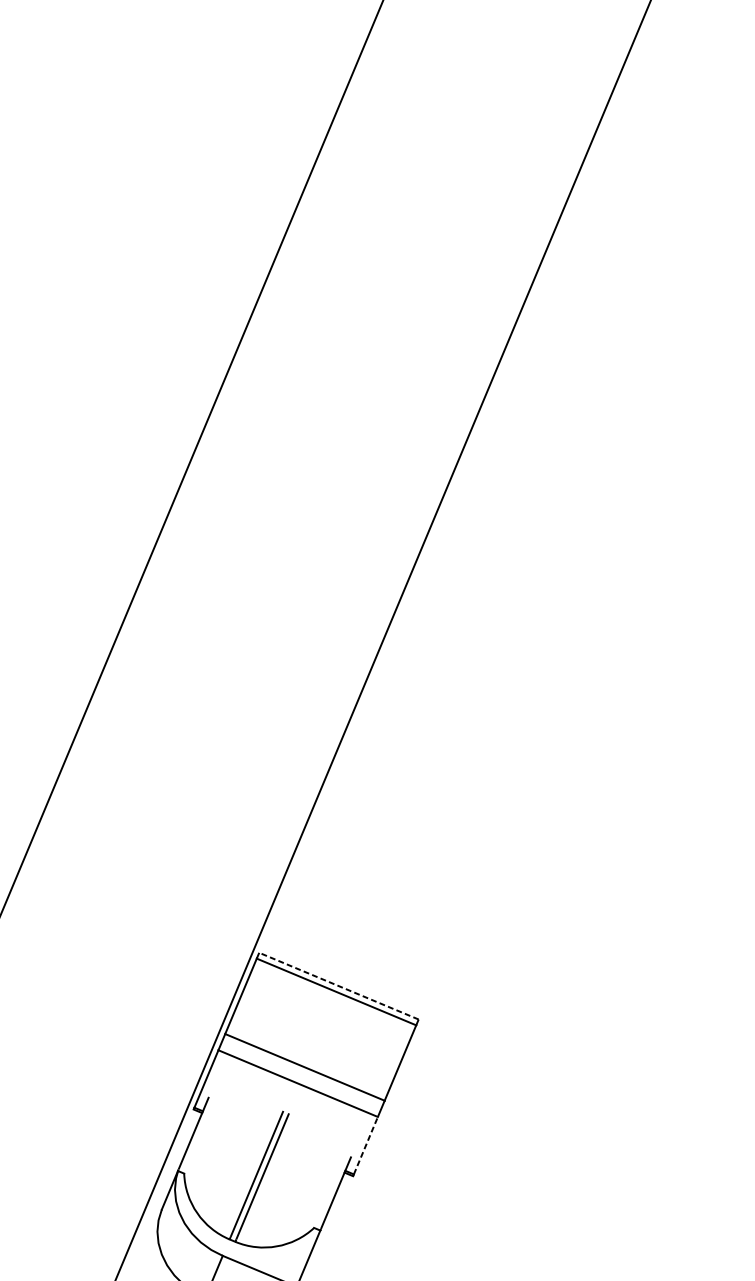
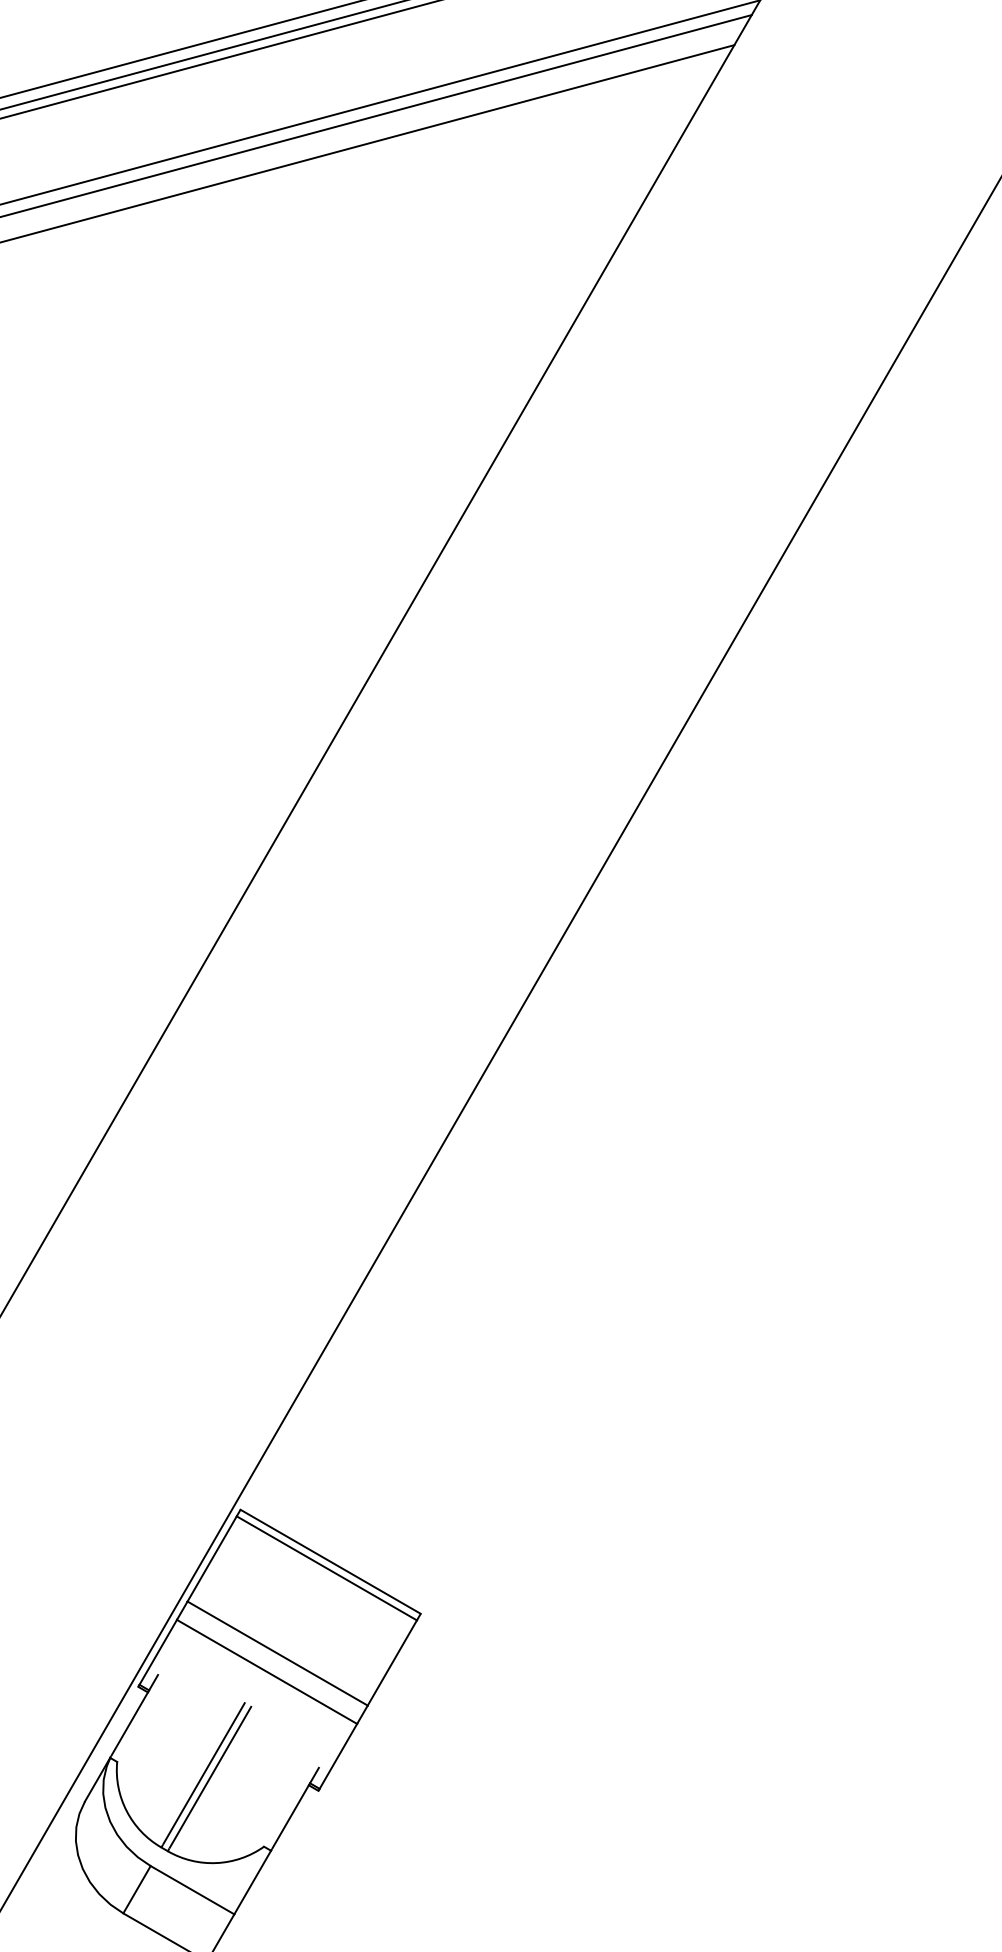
line: (338, 985) -> (330, 1561), dashed -> solid
line: (365, 1144) -> (338, 1755), dashed -> solid

